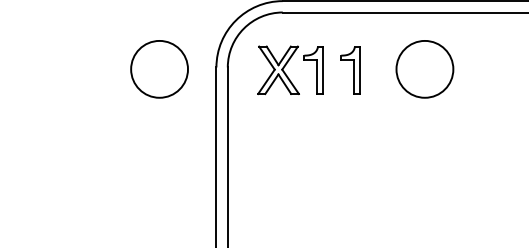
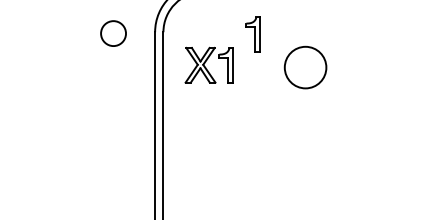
circle: (159, 69) -> (113, 33), size x0.6
part: (289, 69) -> (208, 64), moved
circle: (424, 69) -> (305, 67), moved

